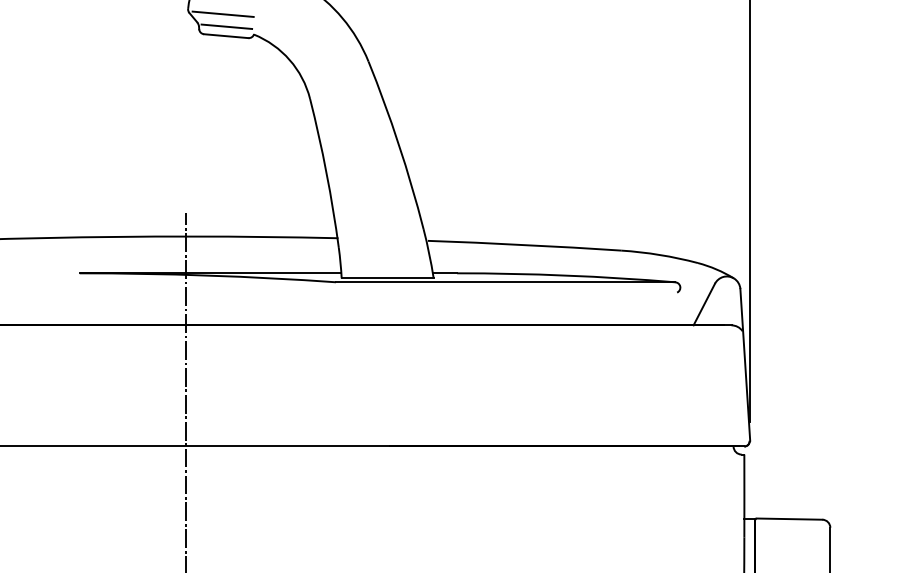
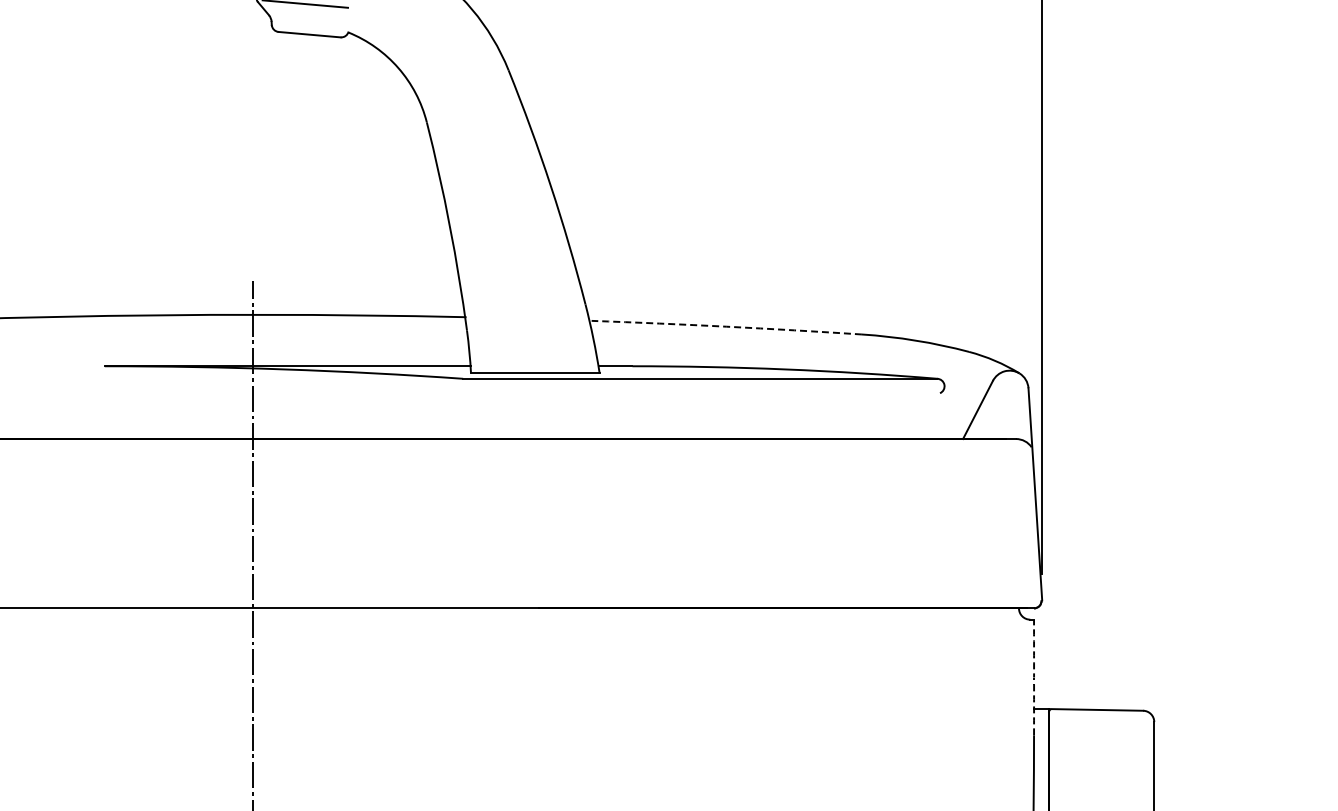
line: (226, 26) -> (310, 21), removed
arc: (524, 244) -> (726, 326), solid -> dashed
arc: (744, 495) -> (1034, 677), solid -> dashed

